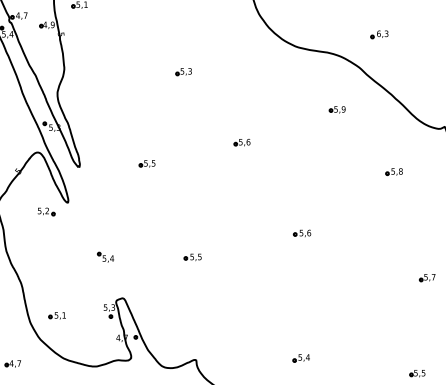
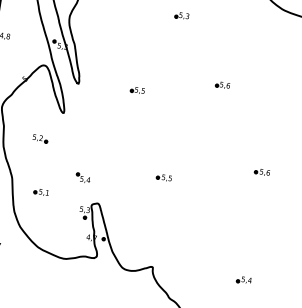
part: (46, 211) -> (40, 138), moved
part: (105, 256) -> (83, 177), moved
part: (56, 315) -> (40, 191), moved

